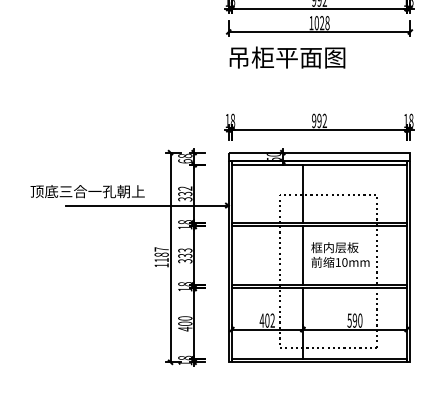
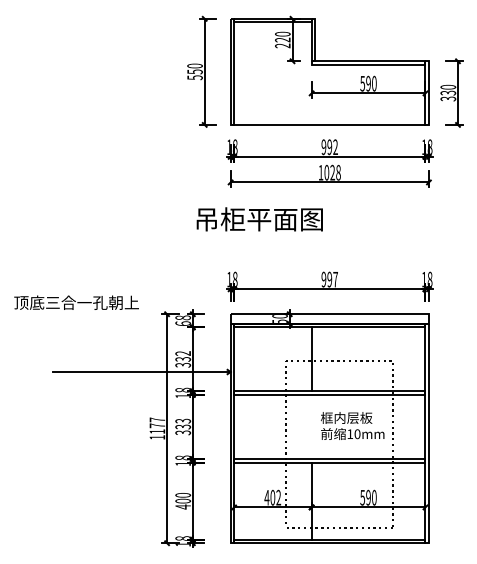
text: (287, 57) -> (259, 219), moved
text: (324, 120) -> (335, 279), 992 -> 997
text: (87, 191) -> (76, 302), moved
text: (161, 254) -> (157, 425), 1187 -> 1177
line: (302, 255) -> (311, 426), removed

